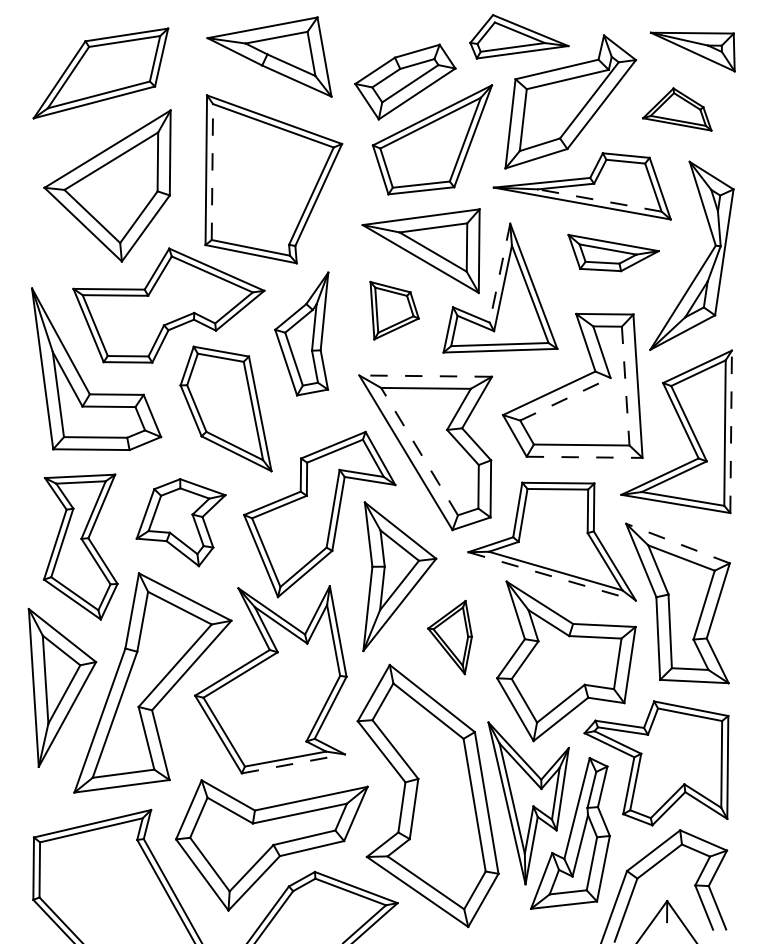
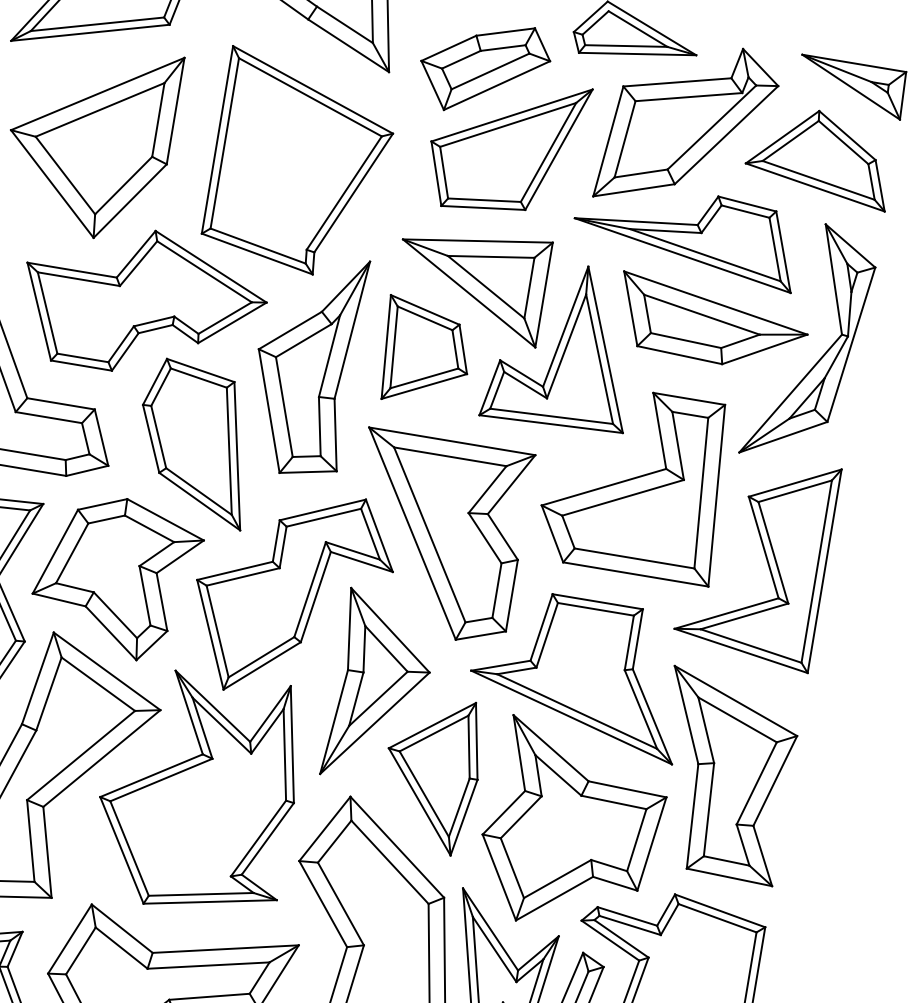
part: (677, 109) -> (820, 156), size x1.67
line: (212, 172) -> (224, 143), dashed -> solid
line: (599, 200) -> (704, 255), dashed -> solid
part: (613, 252) -> (712, 323), size x1.67
line: (499, 273) -> (565, 327), dashed -> solid
part: (394, 310) -> (426, 352), size x1.43
part: (301, 333) -> (304, 363), size x1.43
line: (425, 376) -> (452, 441), dashed -> solid
line: (625, 386) -> (700, 493), dashed -> solid
line: (565, 399) -> (623, 498), dashed -> solid
line: (731, 431) -> (825, 570), dashed -> solid
line: (419, 451) -> (429, 534), dashed -> solid
line: (584, 457) -> (635, 574), dashed -> solid
part: (180, 522) -> (115, 576), size x1.43
line: (677, 543) -> (735, 700), dashed -> solid
line: (552, 576) -> (572, 717), dashed -> solid
part: (449, 637) -> (430, 774), size x1.67
line: (293, 763) -> (210, 901), dashed -> solid

